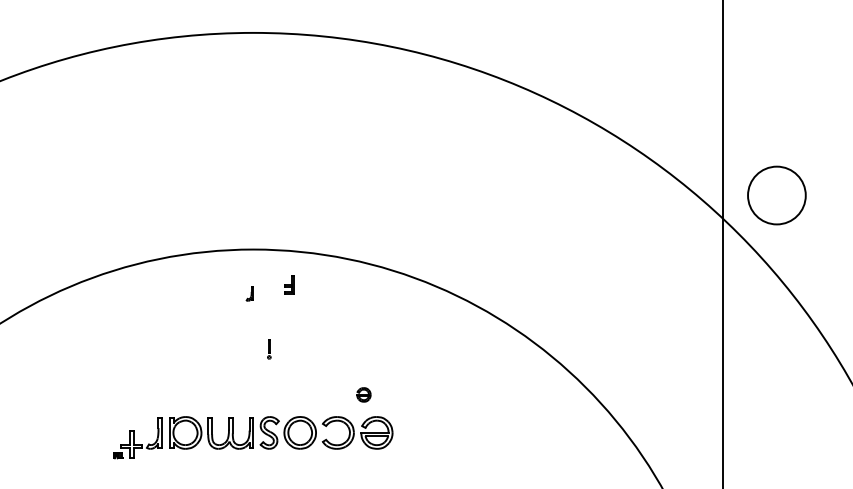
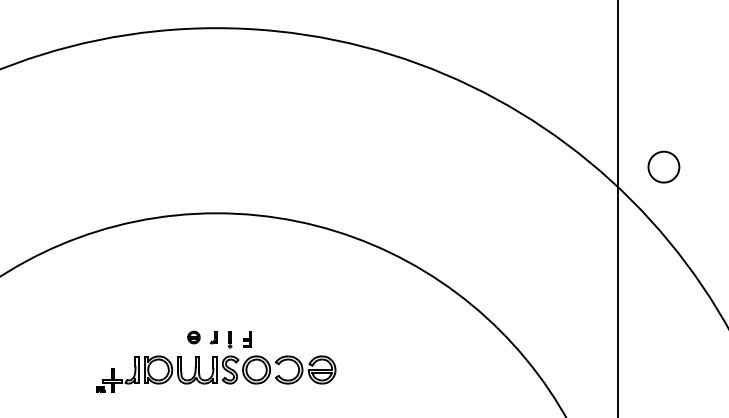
circle: (776, 195) -> (663, 167), size x0.62
part: (289, 284) -> (247, 338), moved
part: (249, 293) -> (213, 337), moved
line: (269, 349) -> (230, 339), moved
part: (363, 394) -> (193, 337), moved

